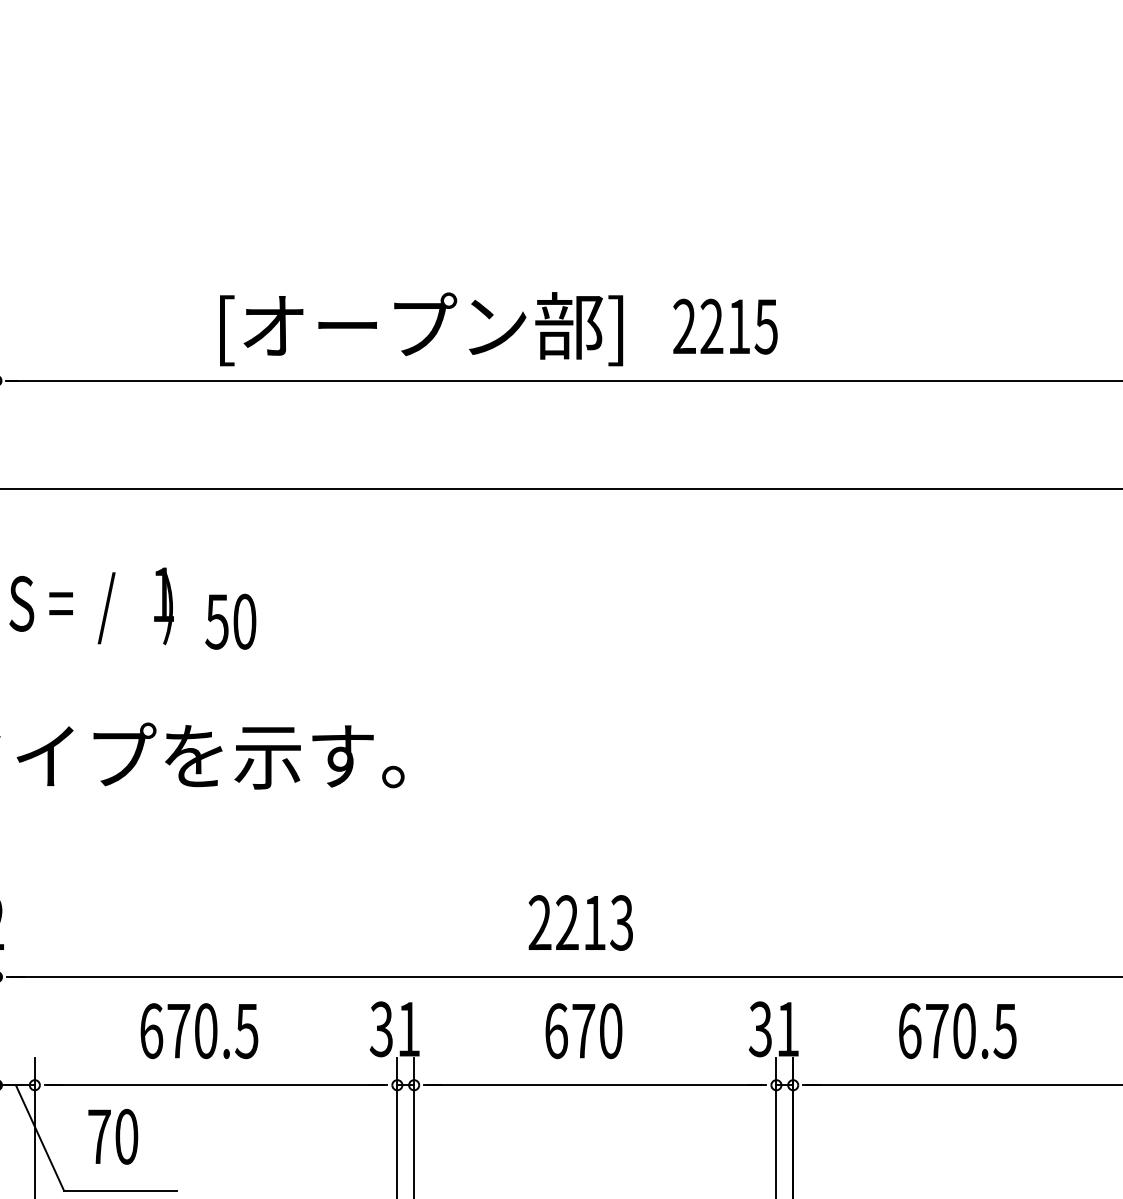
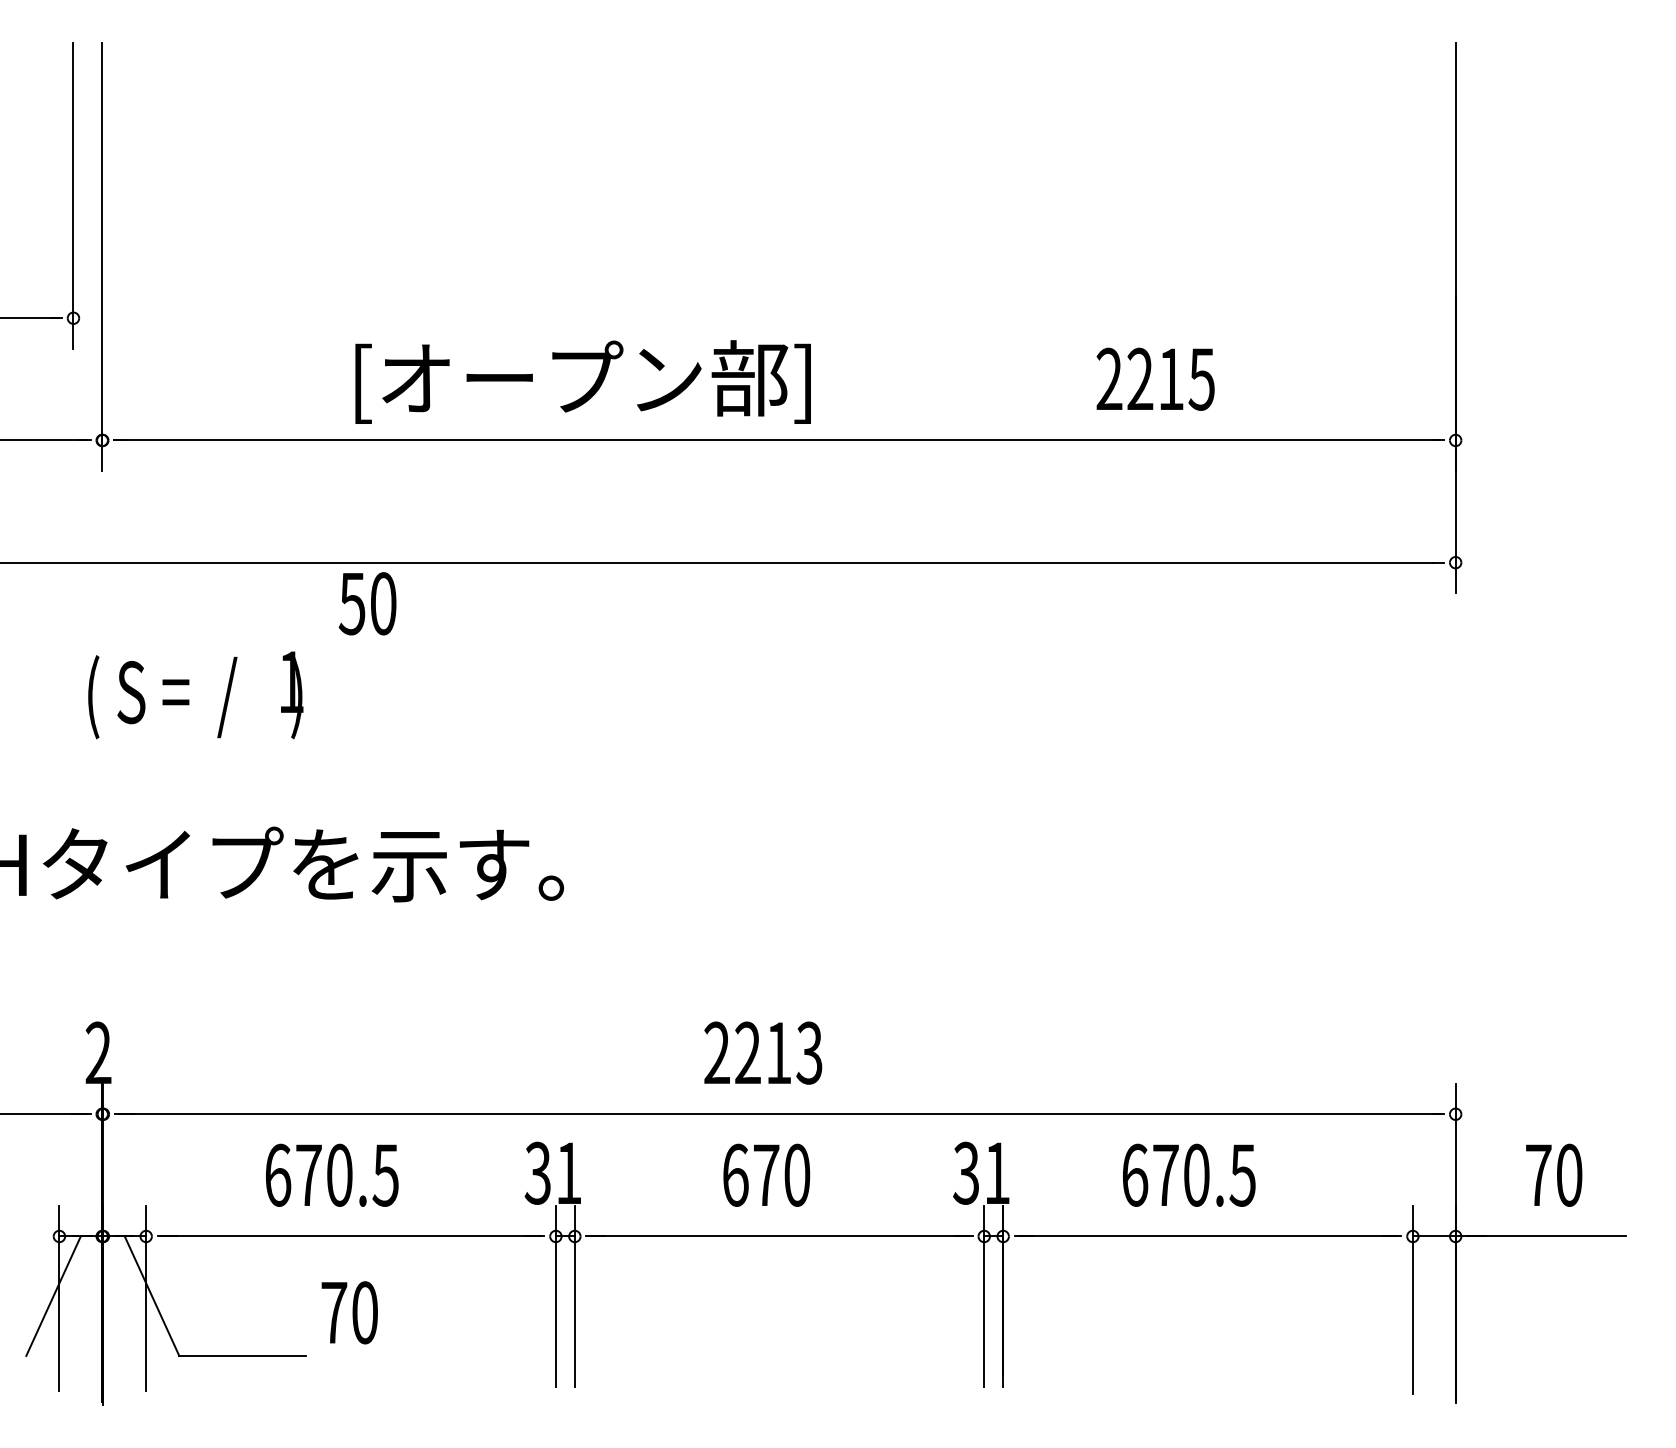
text: (725, 325) -> (1155, 378), moved
text: (230, 621) -> (367, 603), moved
text: (112, 1136) -> (349, 1312), moved

